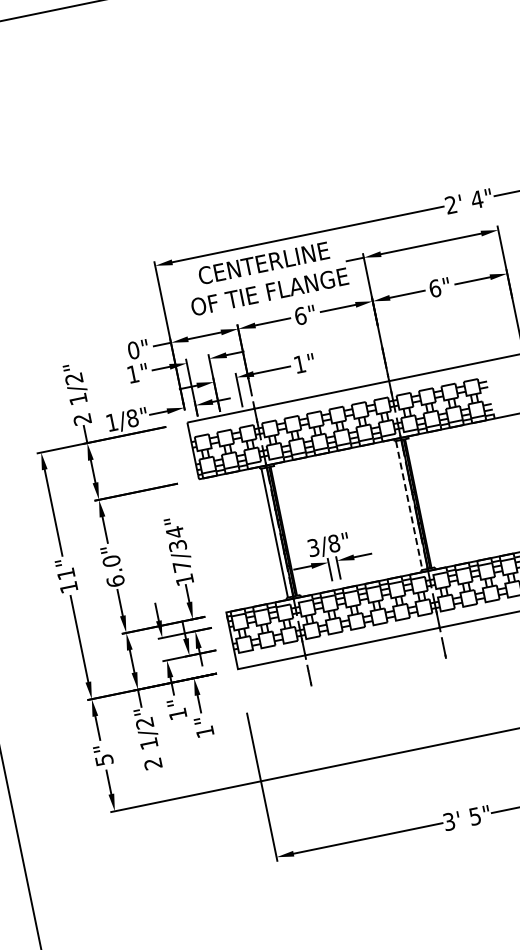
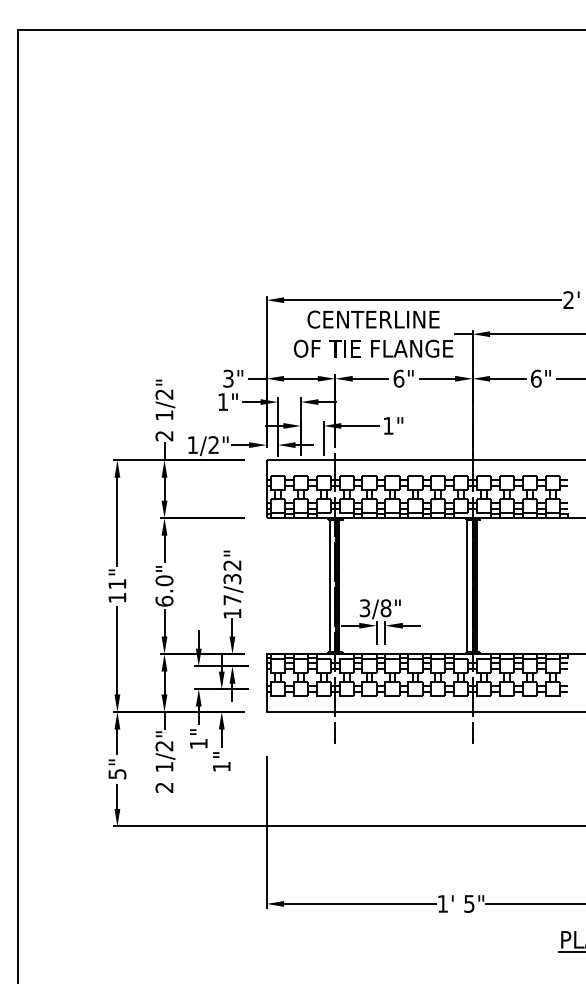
text: (133, 350) -> (228, 378), 0" -> 3"
text: (132, 418) -> (213, 445), 1/8" -> 1/2"
line: (409, 505) -> (467, 586), dashed -> solid
text: (175, 532) -> (232, 565), 17/34" -> 17/32"
text: (448, 821) -> (442, 903), 3' -> 1'

